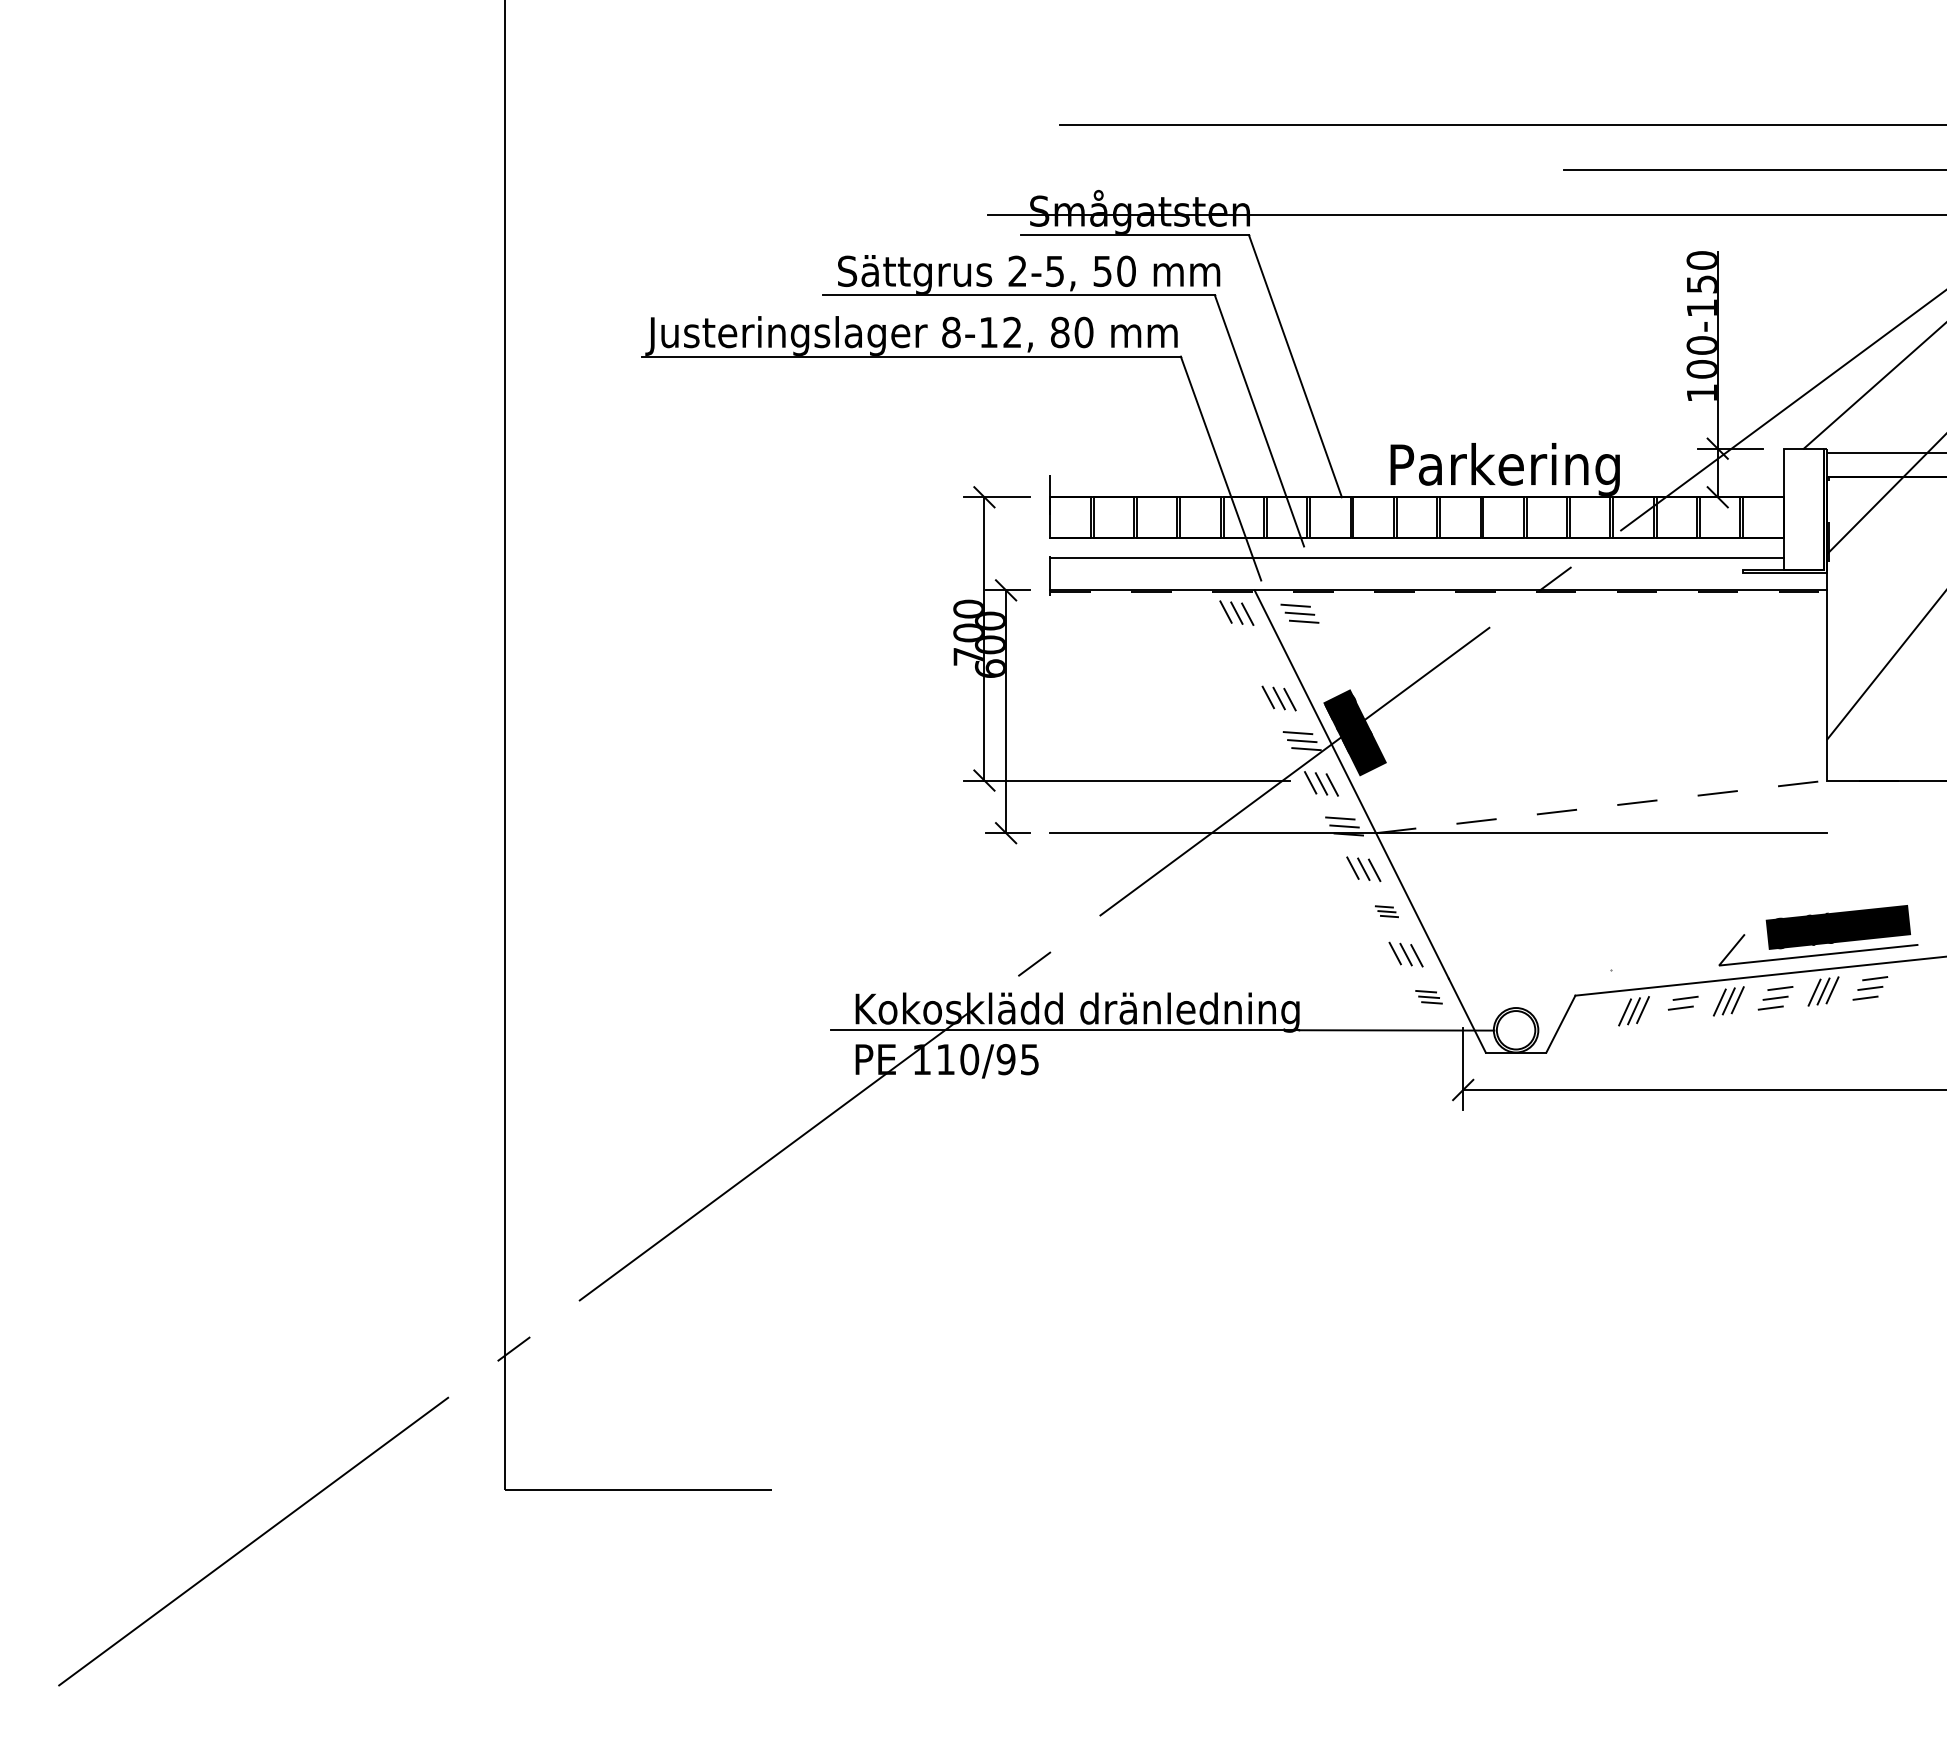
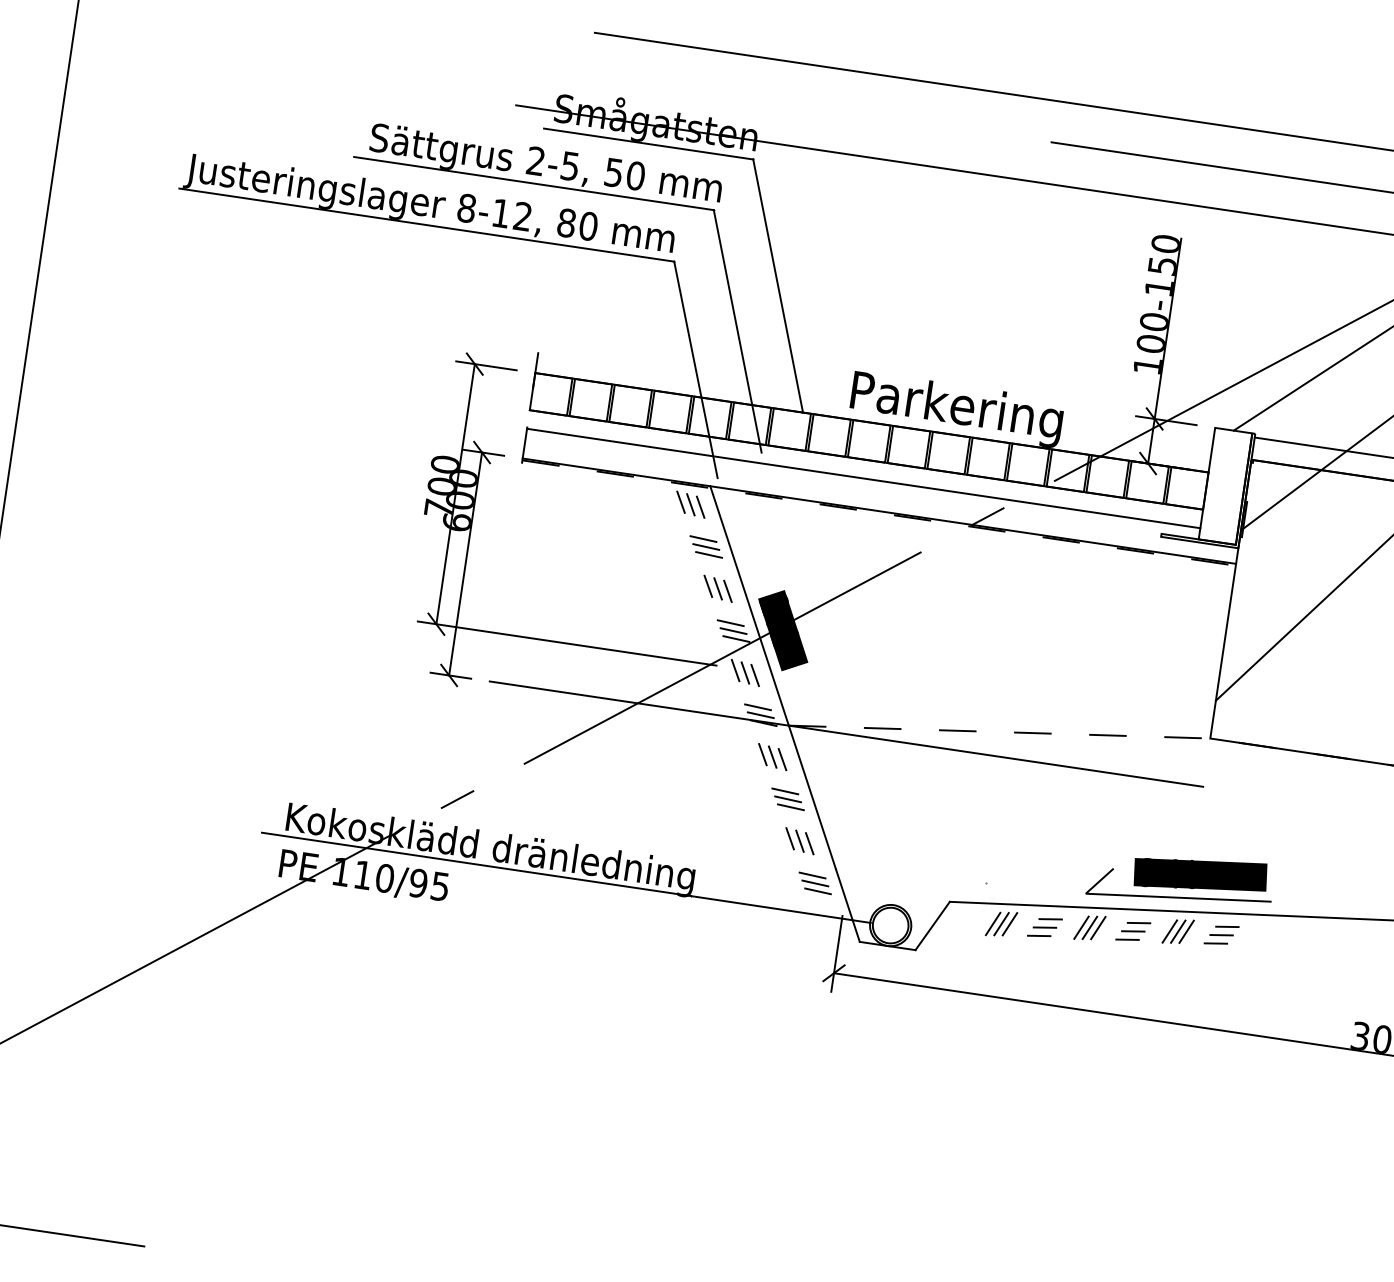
part: (1299, 613) -> (705, 546), moved
part: (1386, 911) -> (787, 798), size x1.67
part: (1428, 997) -> (814, 883), size x1.43
line: (1676, 1017) -> (1039, 935), added

